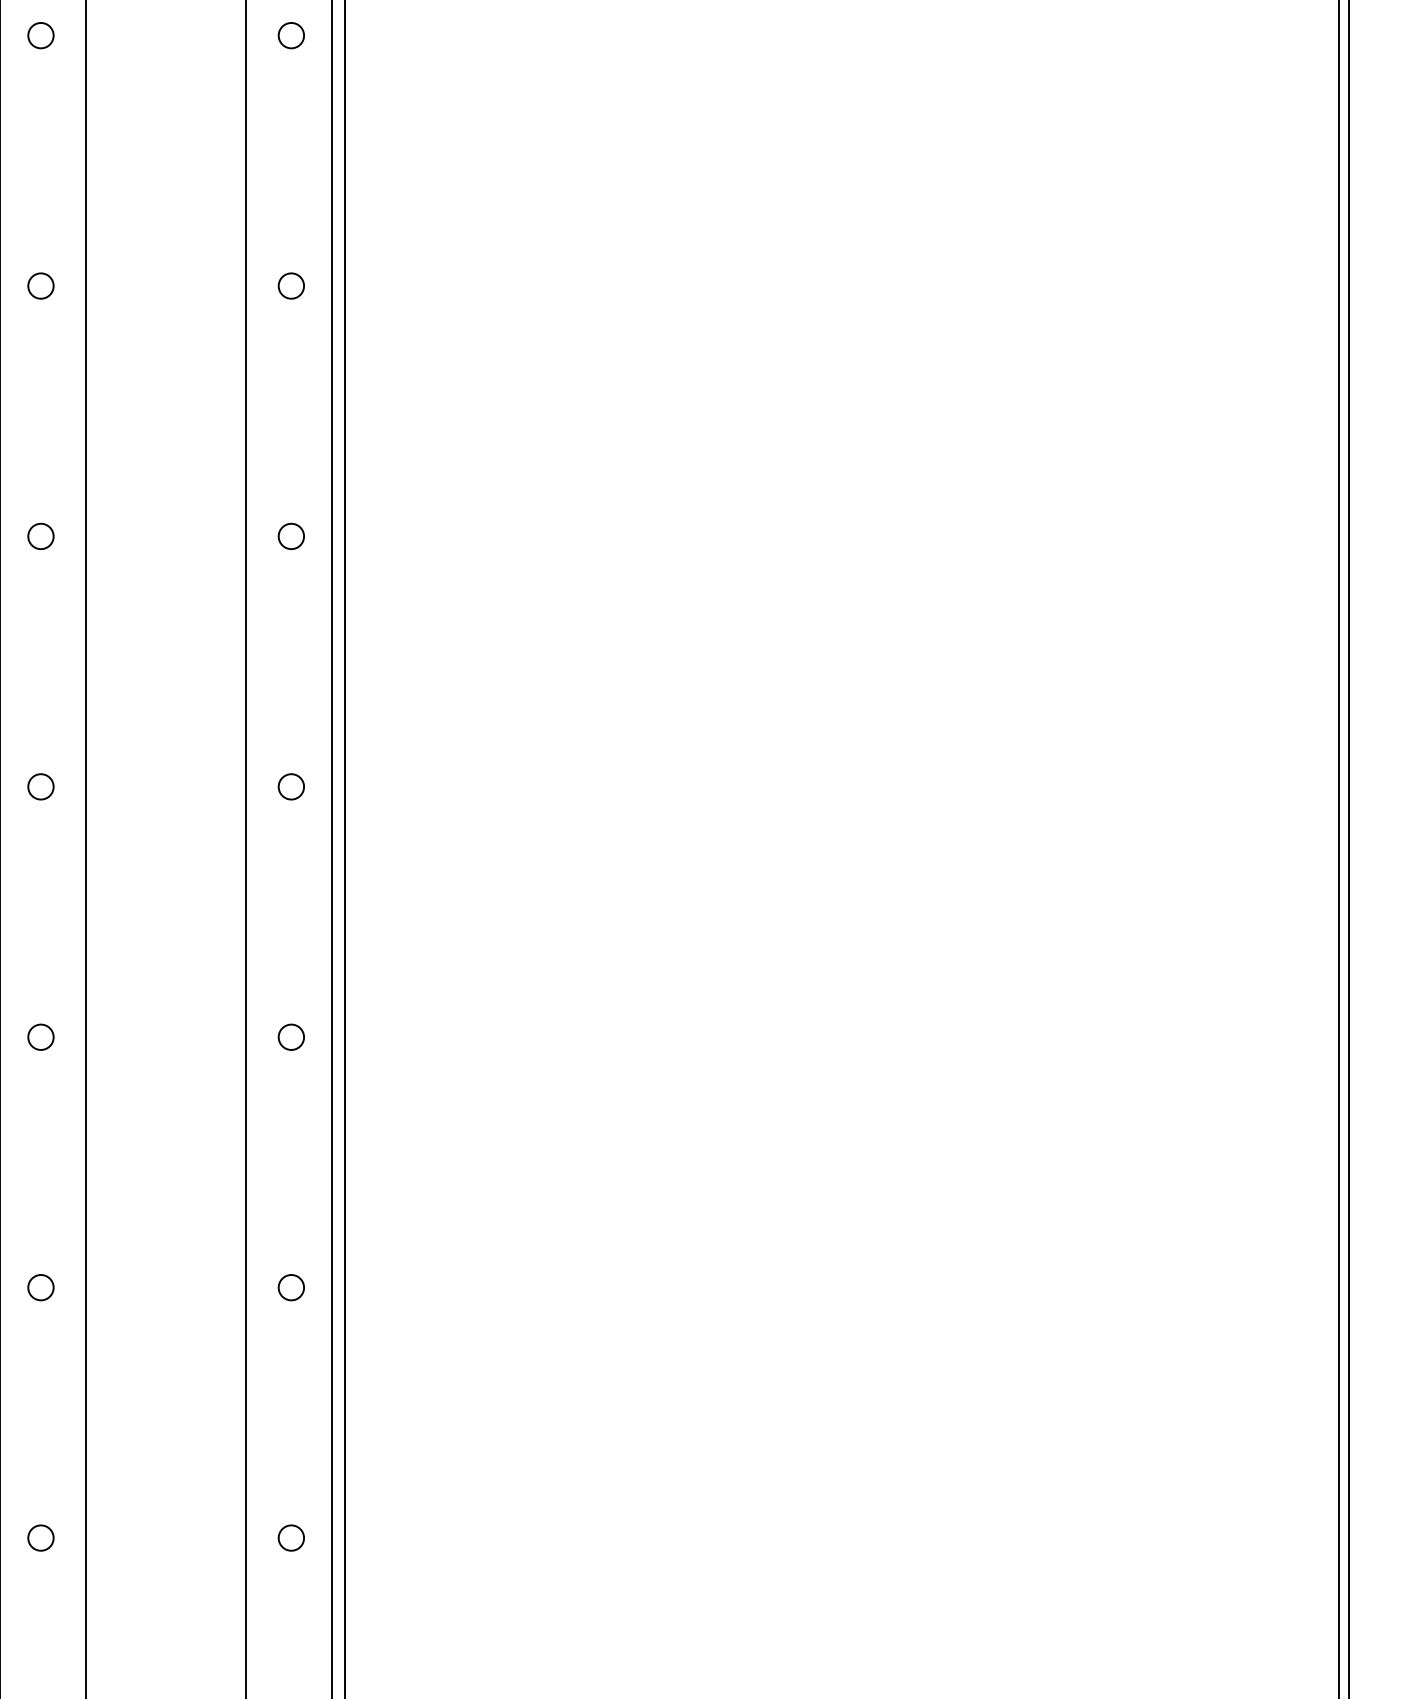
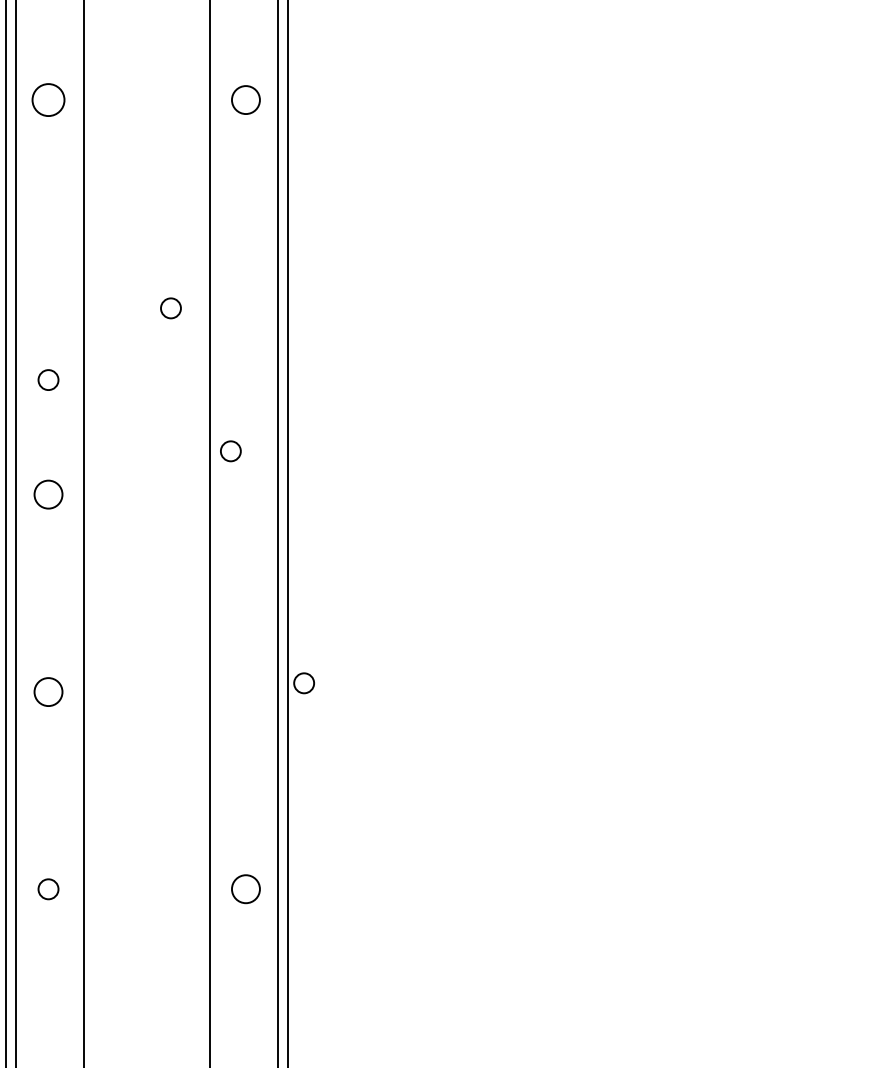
circle: (40, 285) -> (48, 99), size x1.6
circle: (290, 285) -> (245, 99), size x1.4
circle: (40, 535) -> (48, 379), moved
circle: (290, 535) -> (170, 307), moved
circle: (40, 786) -> (48, 494), size x1.4
circle: (290, 786) -> (230, 451), moved
circle: (40, 1036) -> (48, 691), size x1.4
circle: (290, 1036) -> (303, 682), moved
circle: (290, 1287) -> (245, 889), size x1.4

